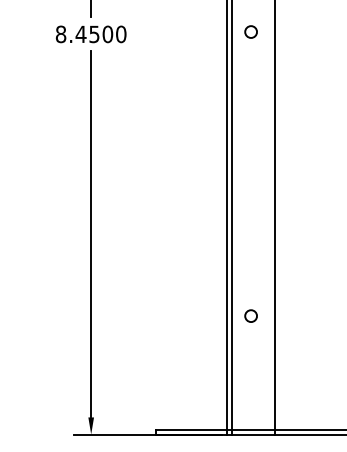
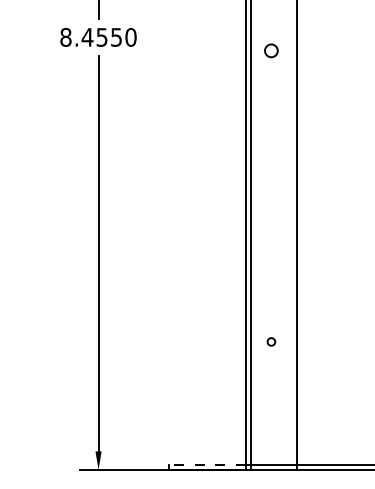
circle: (251, 31) -> (271, 50), moved
text: (107, 34) -> (116, 37), 8.4500 -> 8.4550
circle: (251, 315) -> (271, 341), size x0.6
line: (191, 429) -> (206, 464), solid -> dashed

